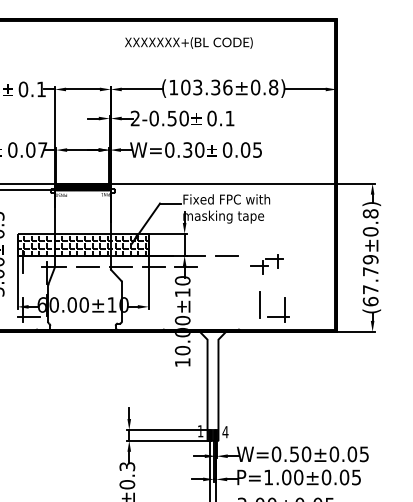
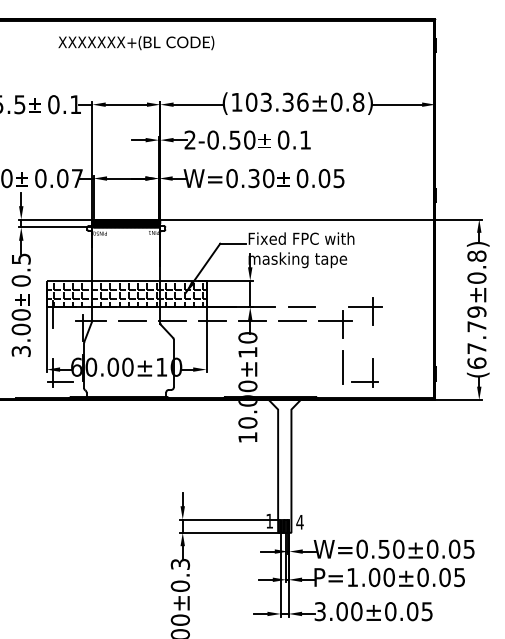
text: (188, 43) -> (136, 43), moved
part: (266, 264) -> (350, 317), size x1.67
line: (218, 266) -> (291, 320), added

